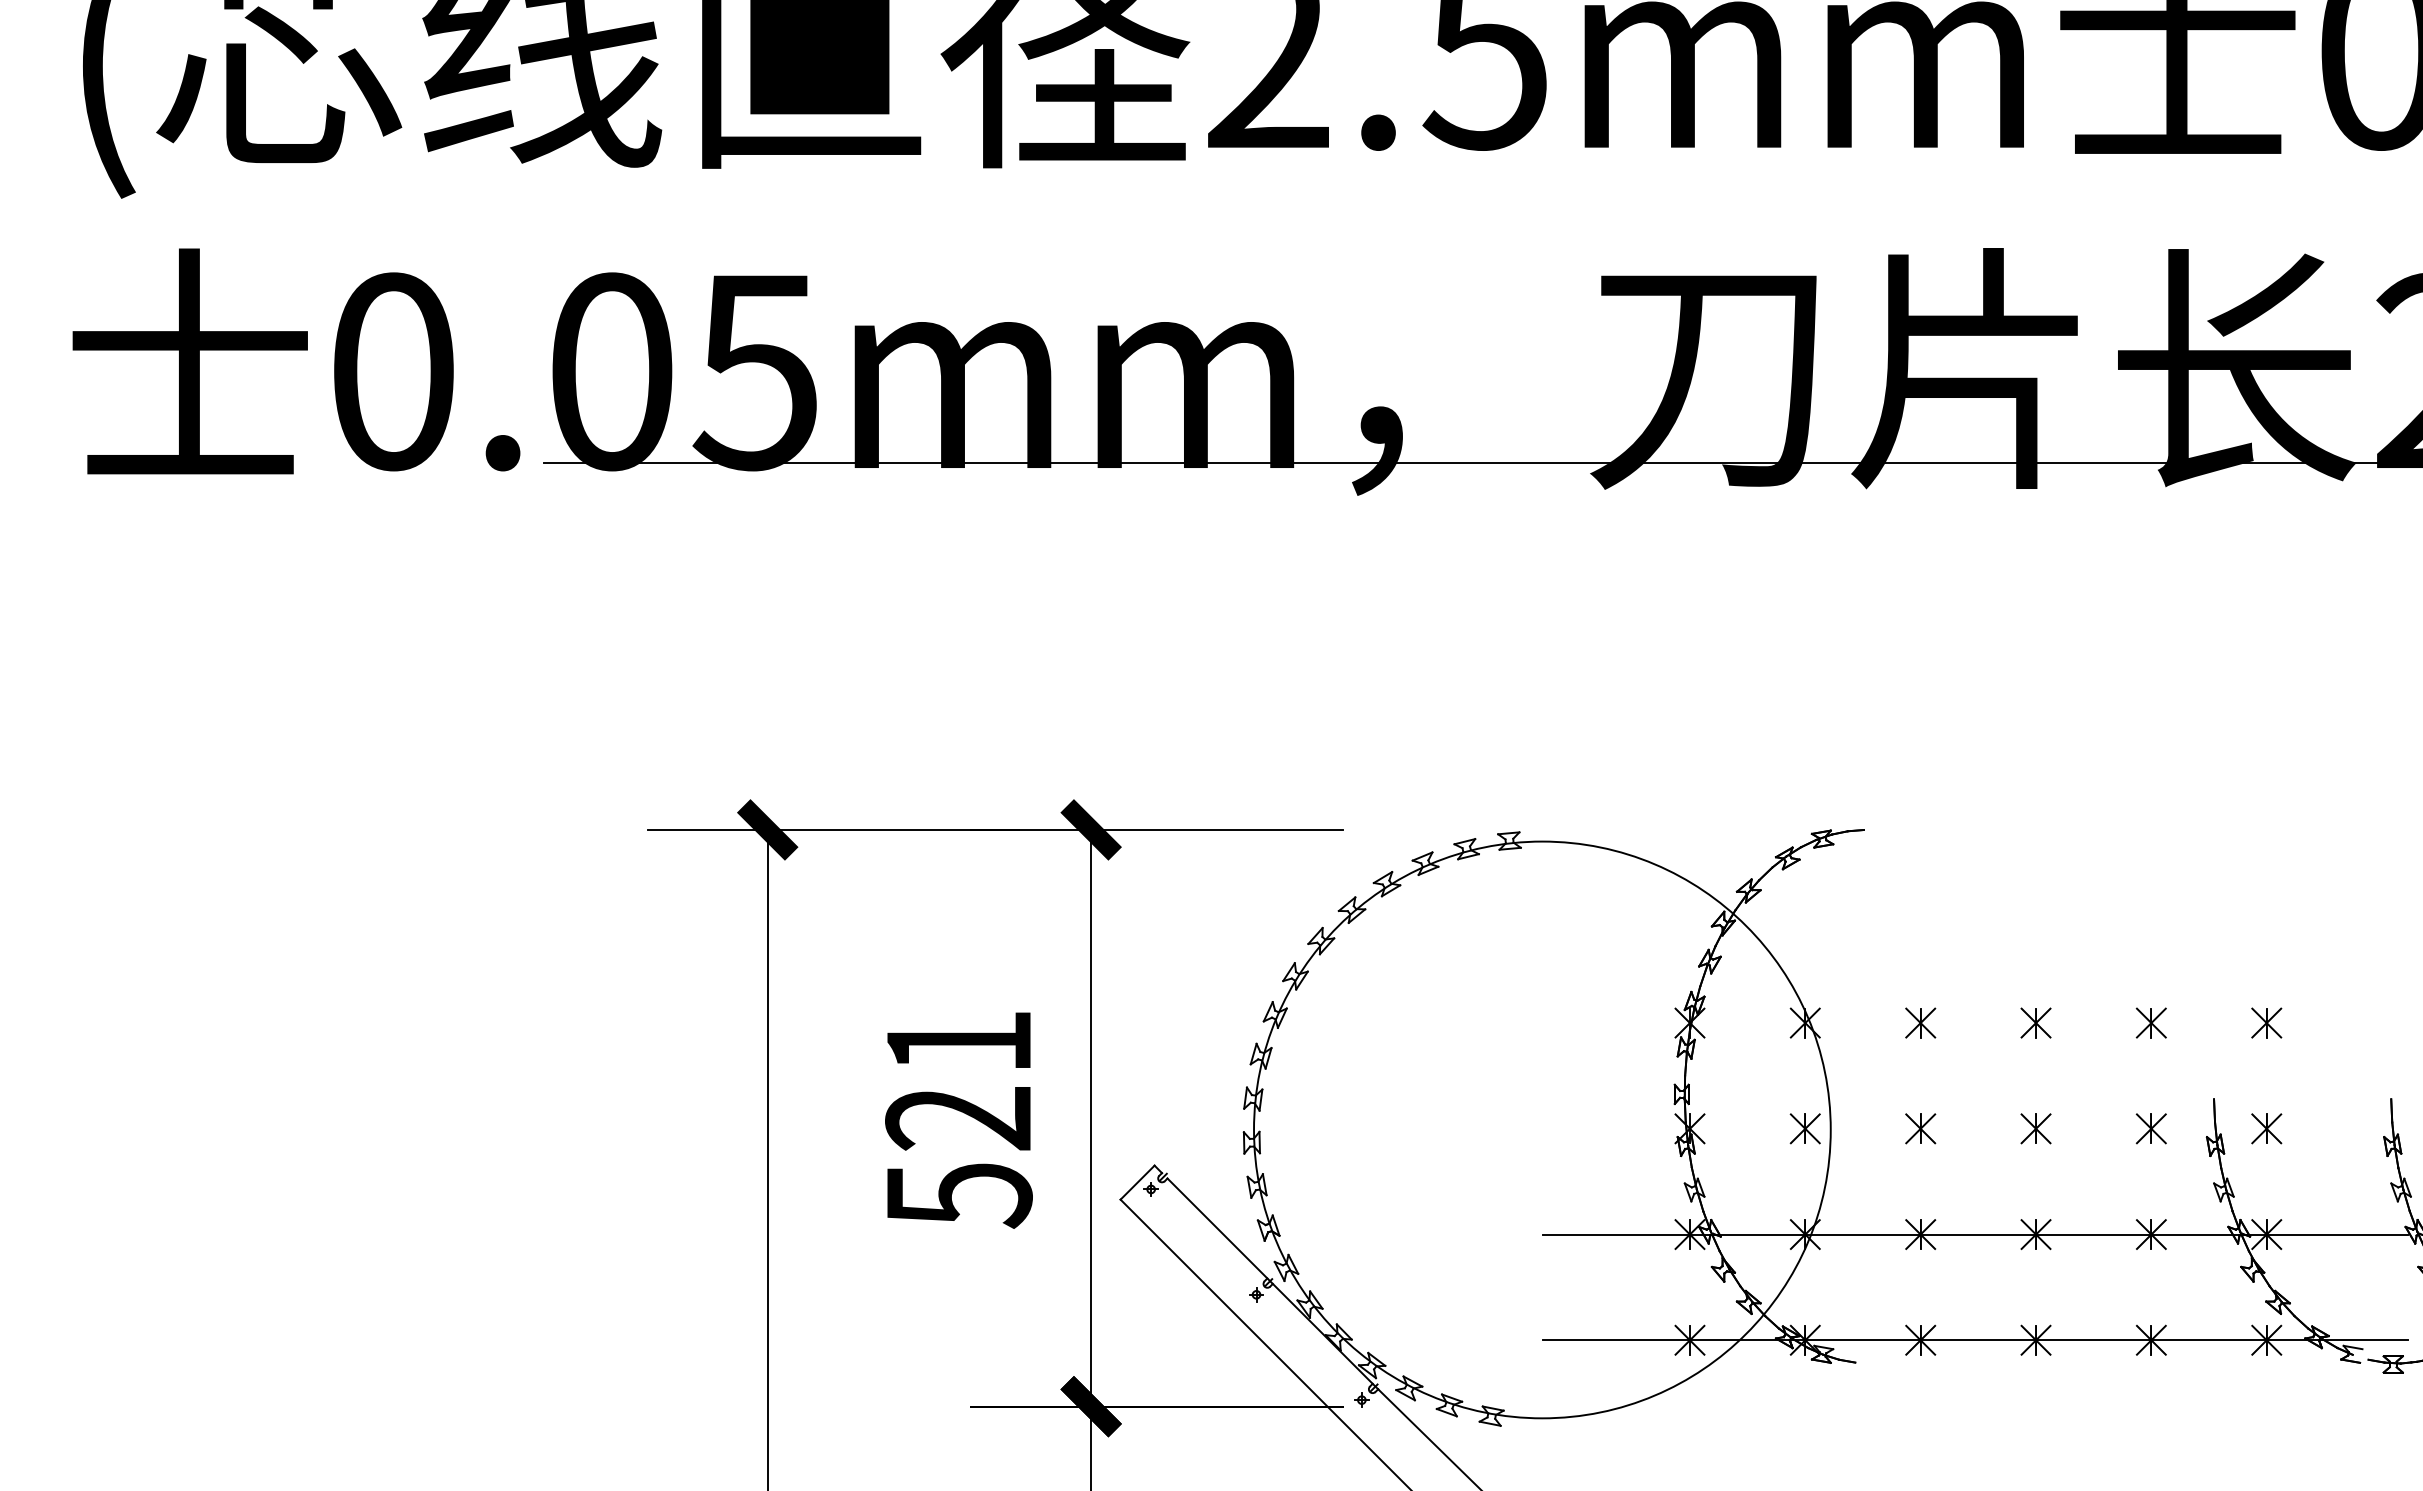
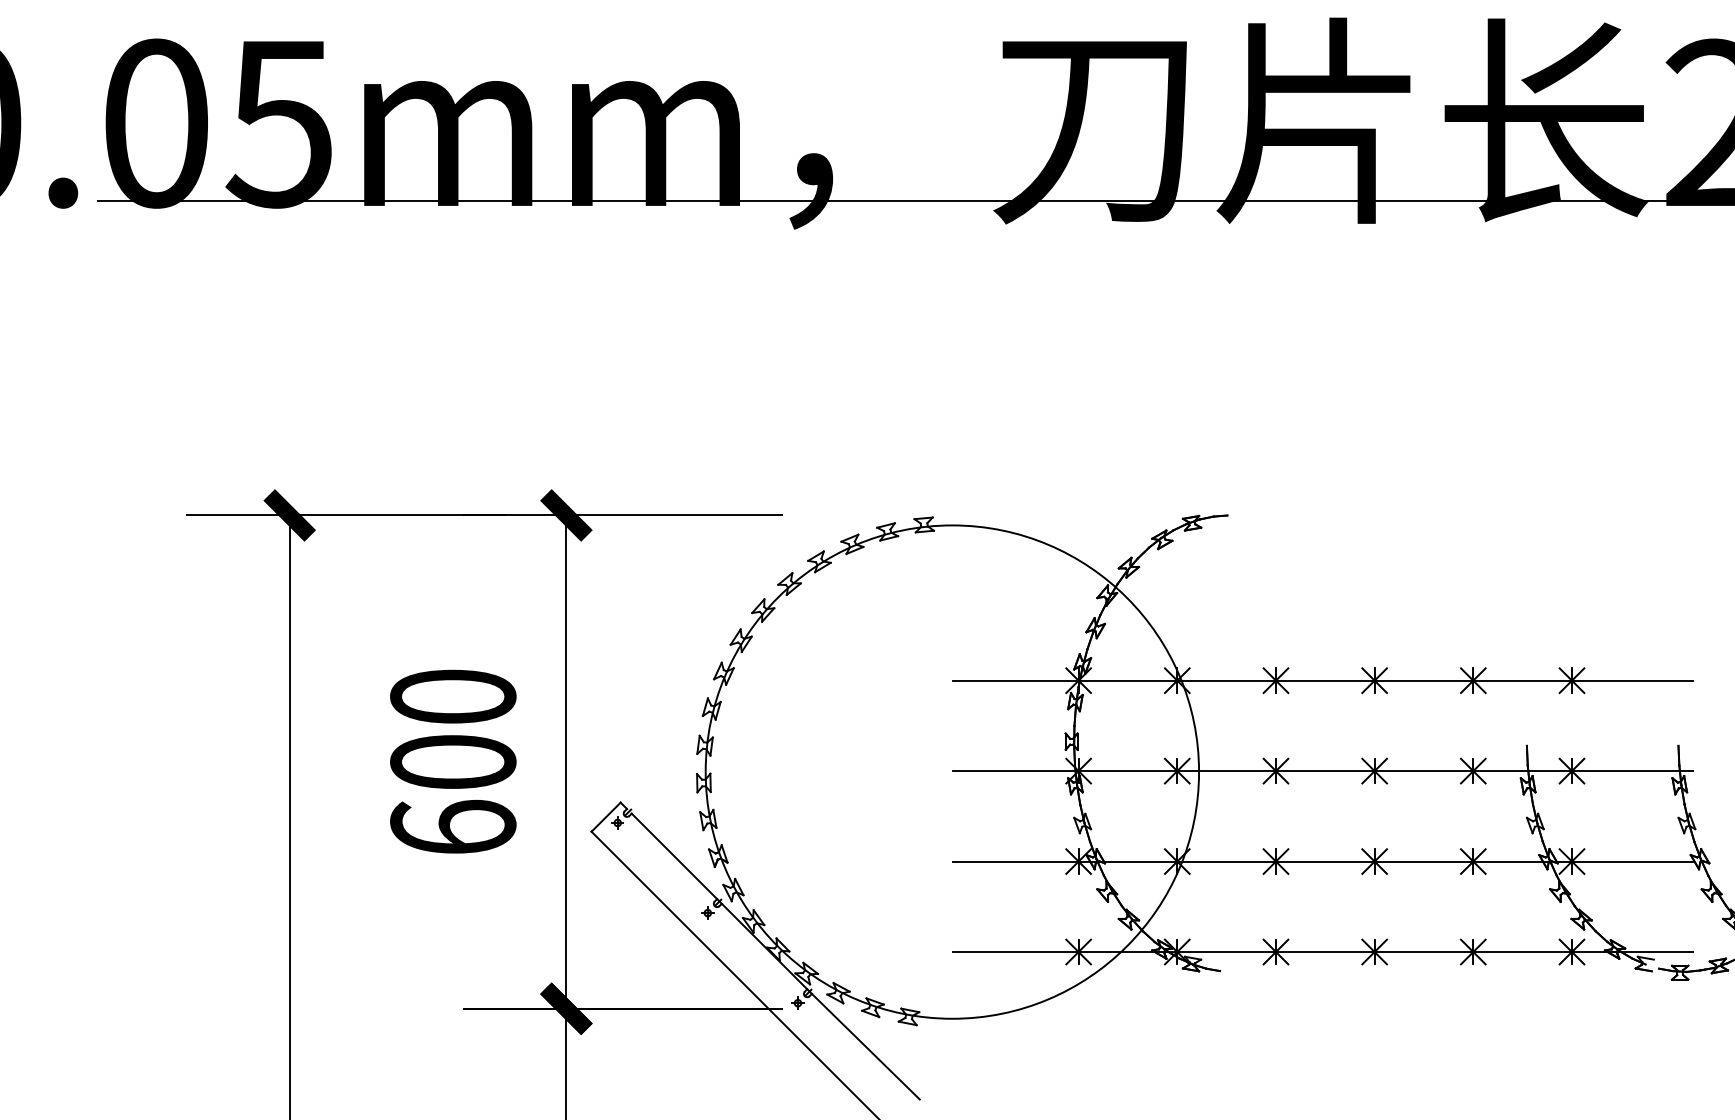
line: (1974, 1023) -> (1322, 681), added
text: (958, 1119) -> (452, 763), 521 -> 600
line: (1974, 1128) -> (1322, 770), added

